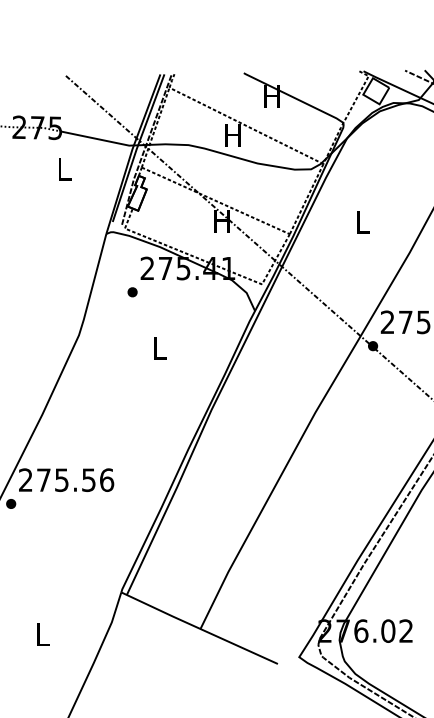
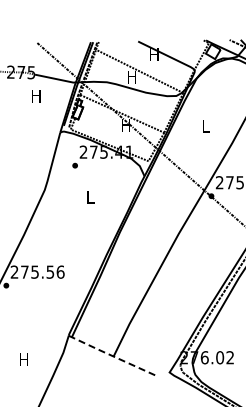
text: (64, 170) -> (36, 96), L -> H
line: (198, 627) -> (112, 355), solid -> dashed
text: (41, 634) -> (23, 359), L -> H

